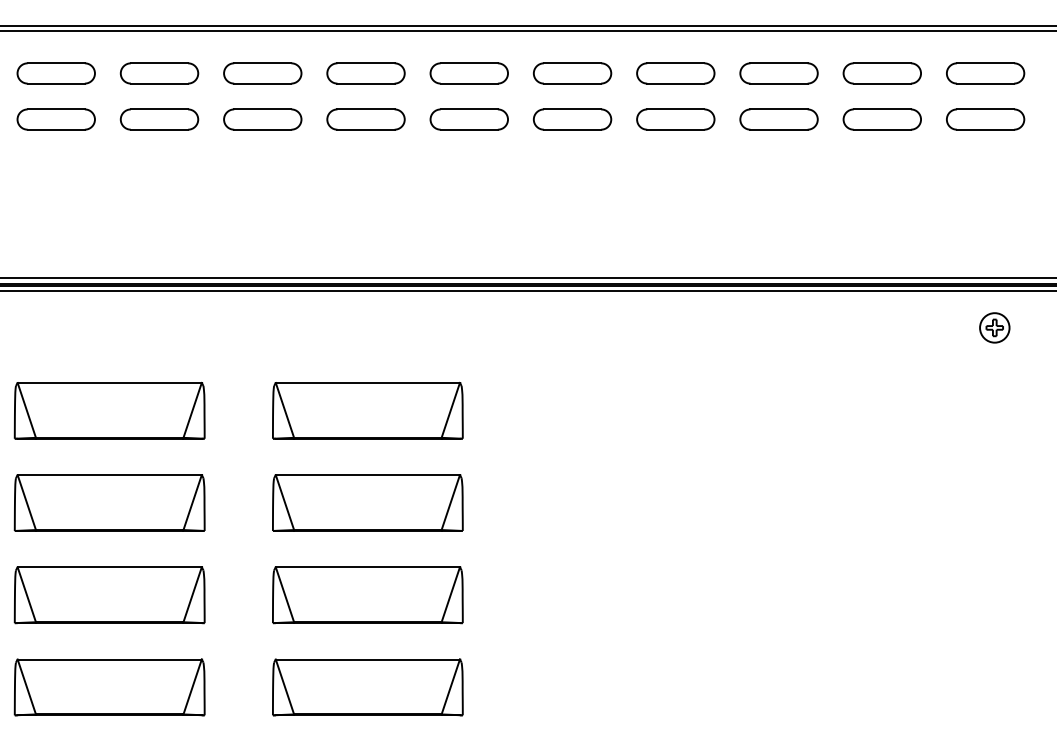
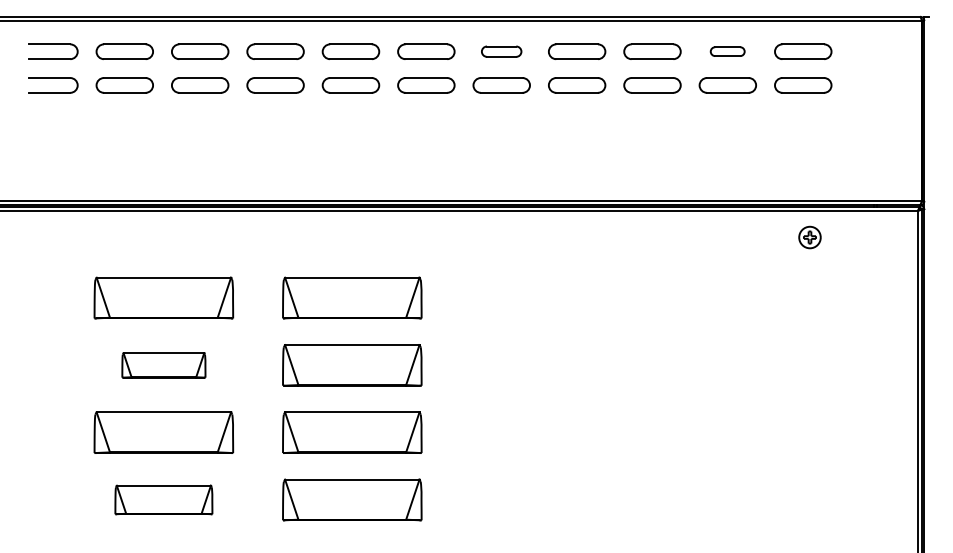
part: (572, 73) -> (501, 51), size x0.7
part: (881, 73) -> (727, 51), size x0.6
part: (109, 503) -> (163, 365), size x0.6
part: (109, 686) -> (163, 499), size x0.7

